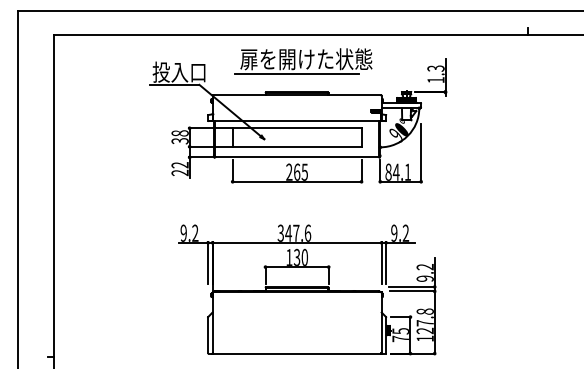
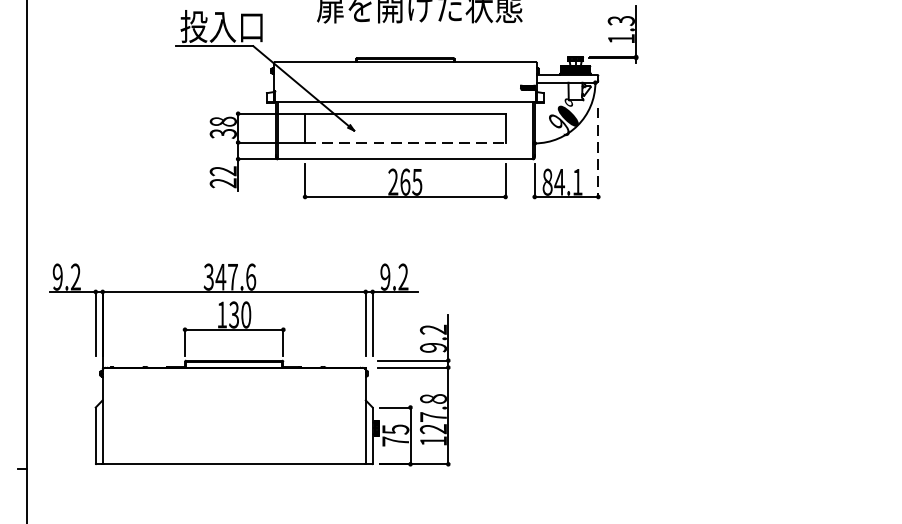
line: (296, 73) -> (404, 28), removed
line: (297, 146) -> (405, 142), solid -> dashed
line: (421, 153) -> (598, 152), solid -> dashed
part: (307, 289) -> (250, 364), moved

